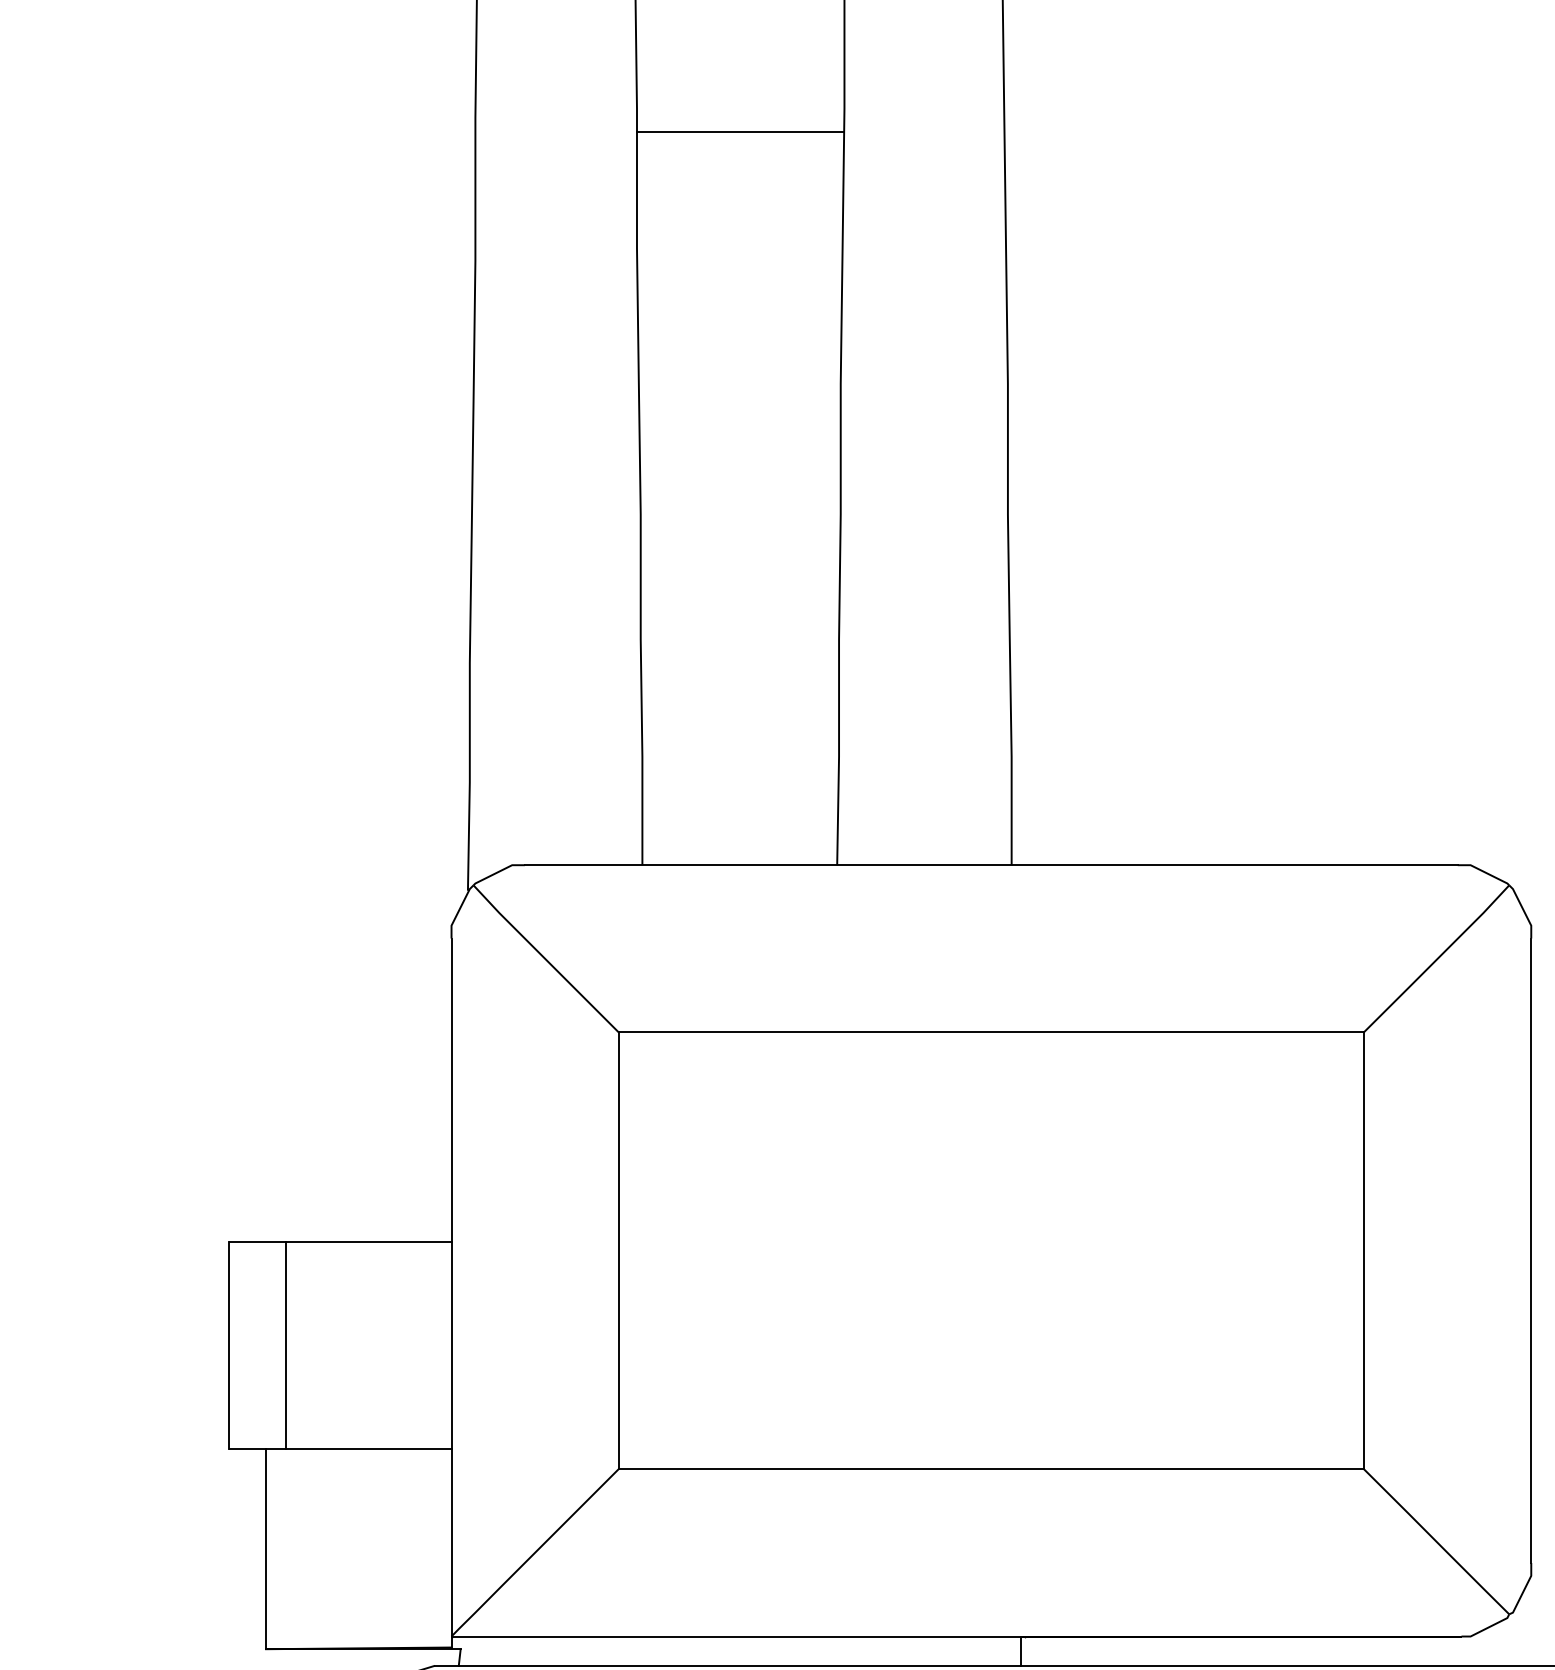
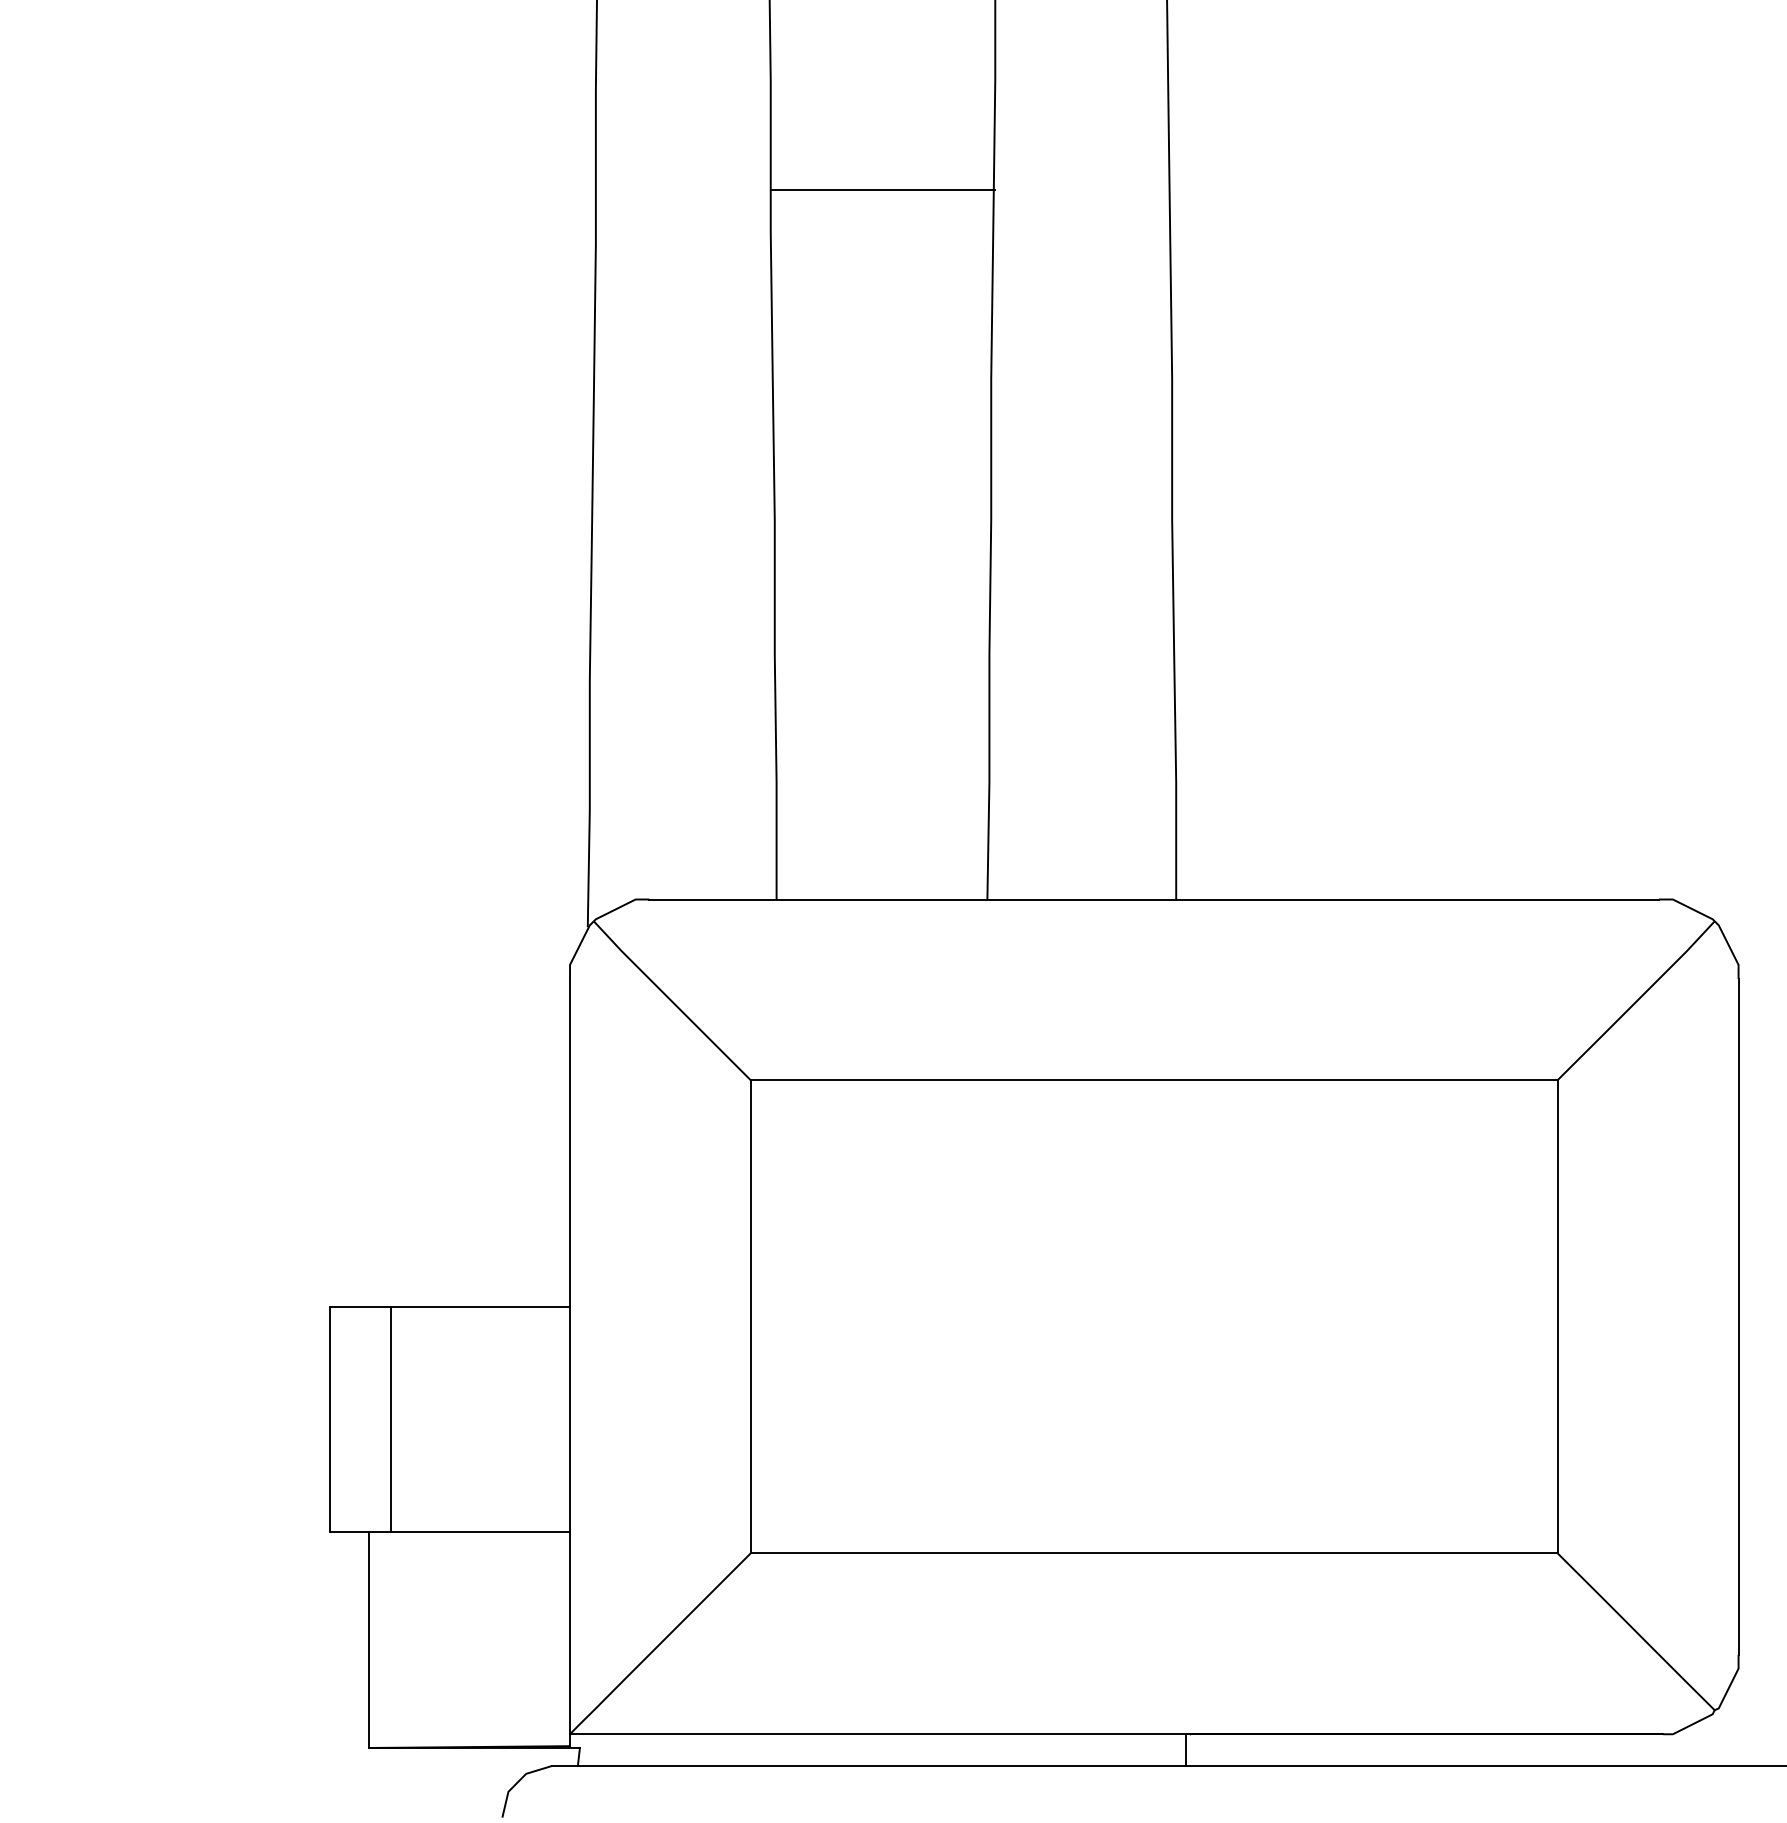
line: (740, 132) -> (882, 190), moved

